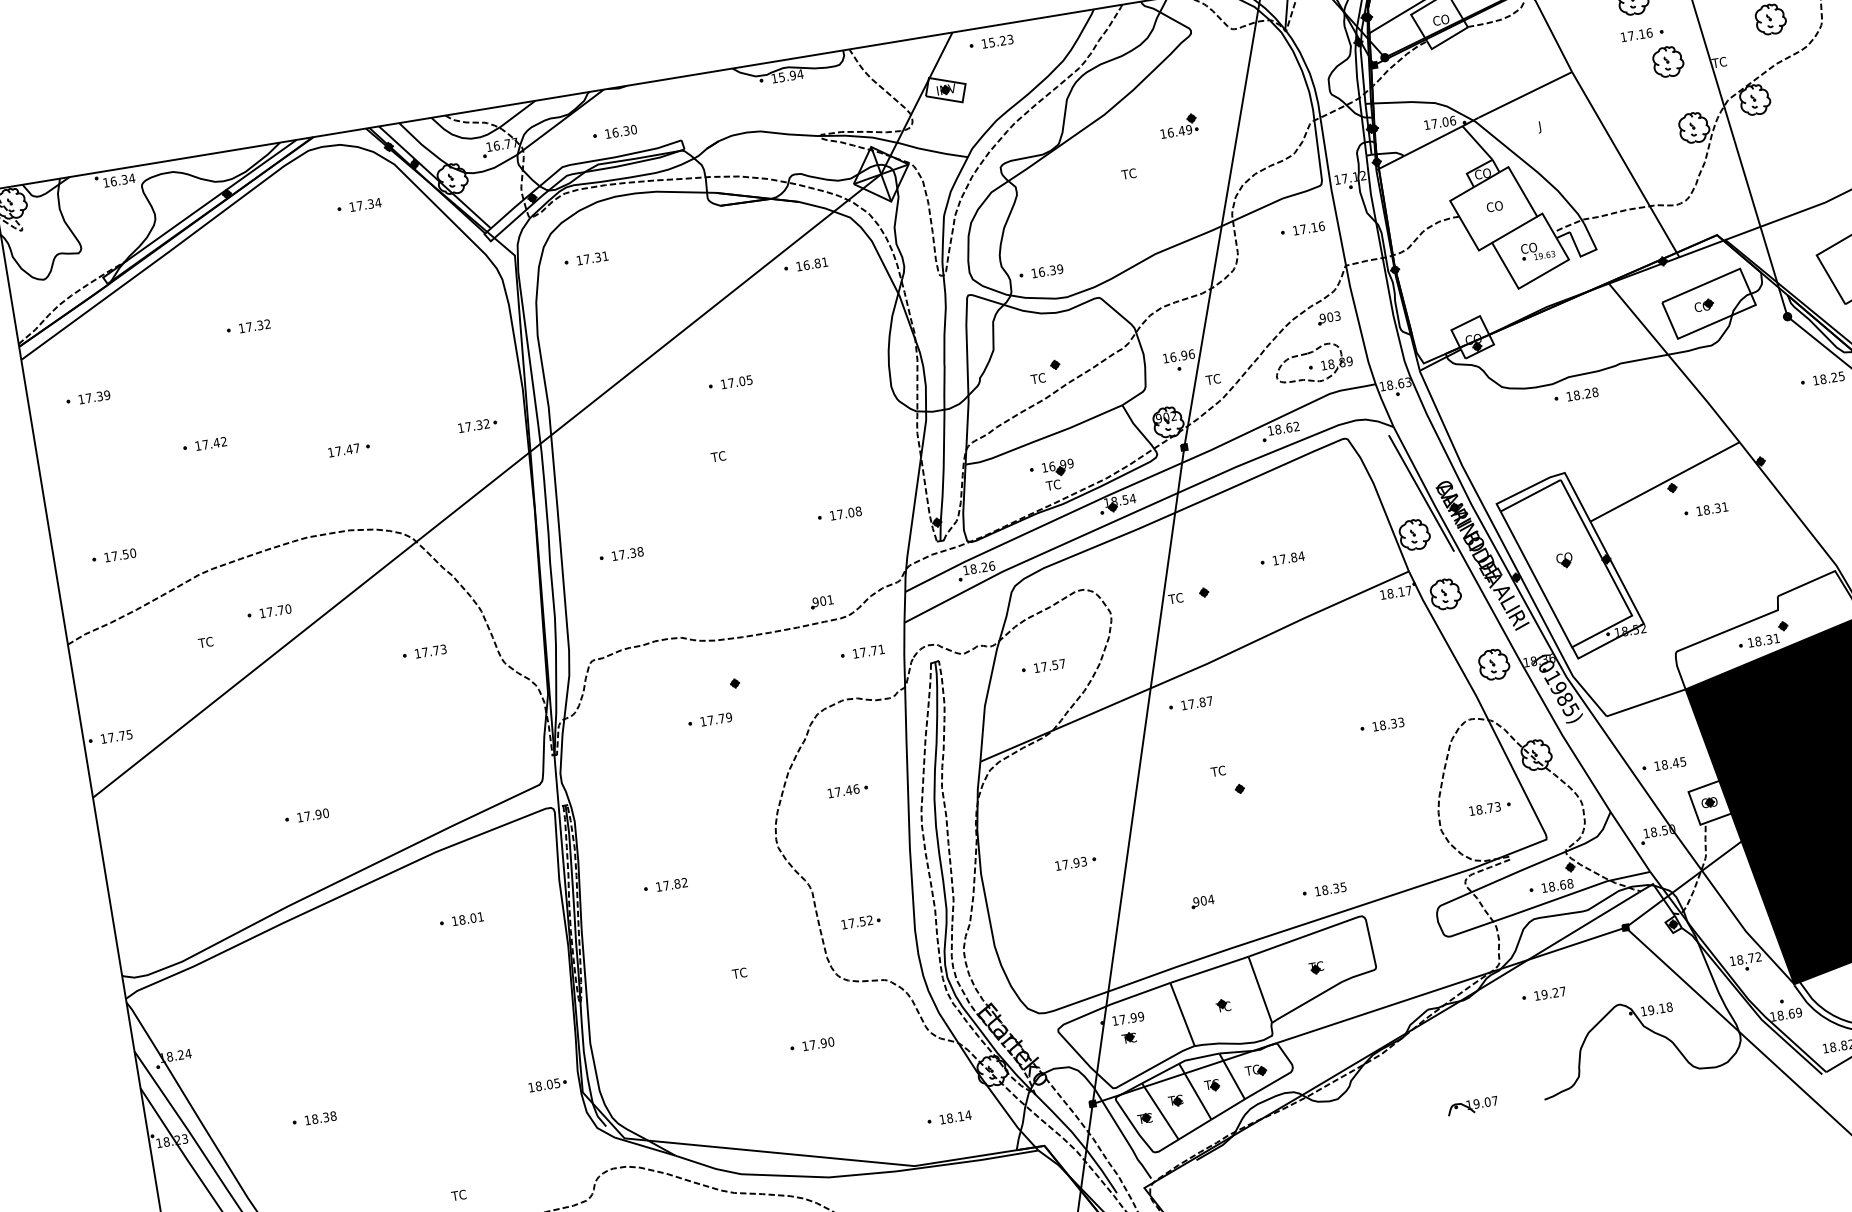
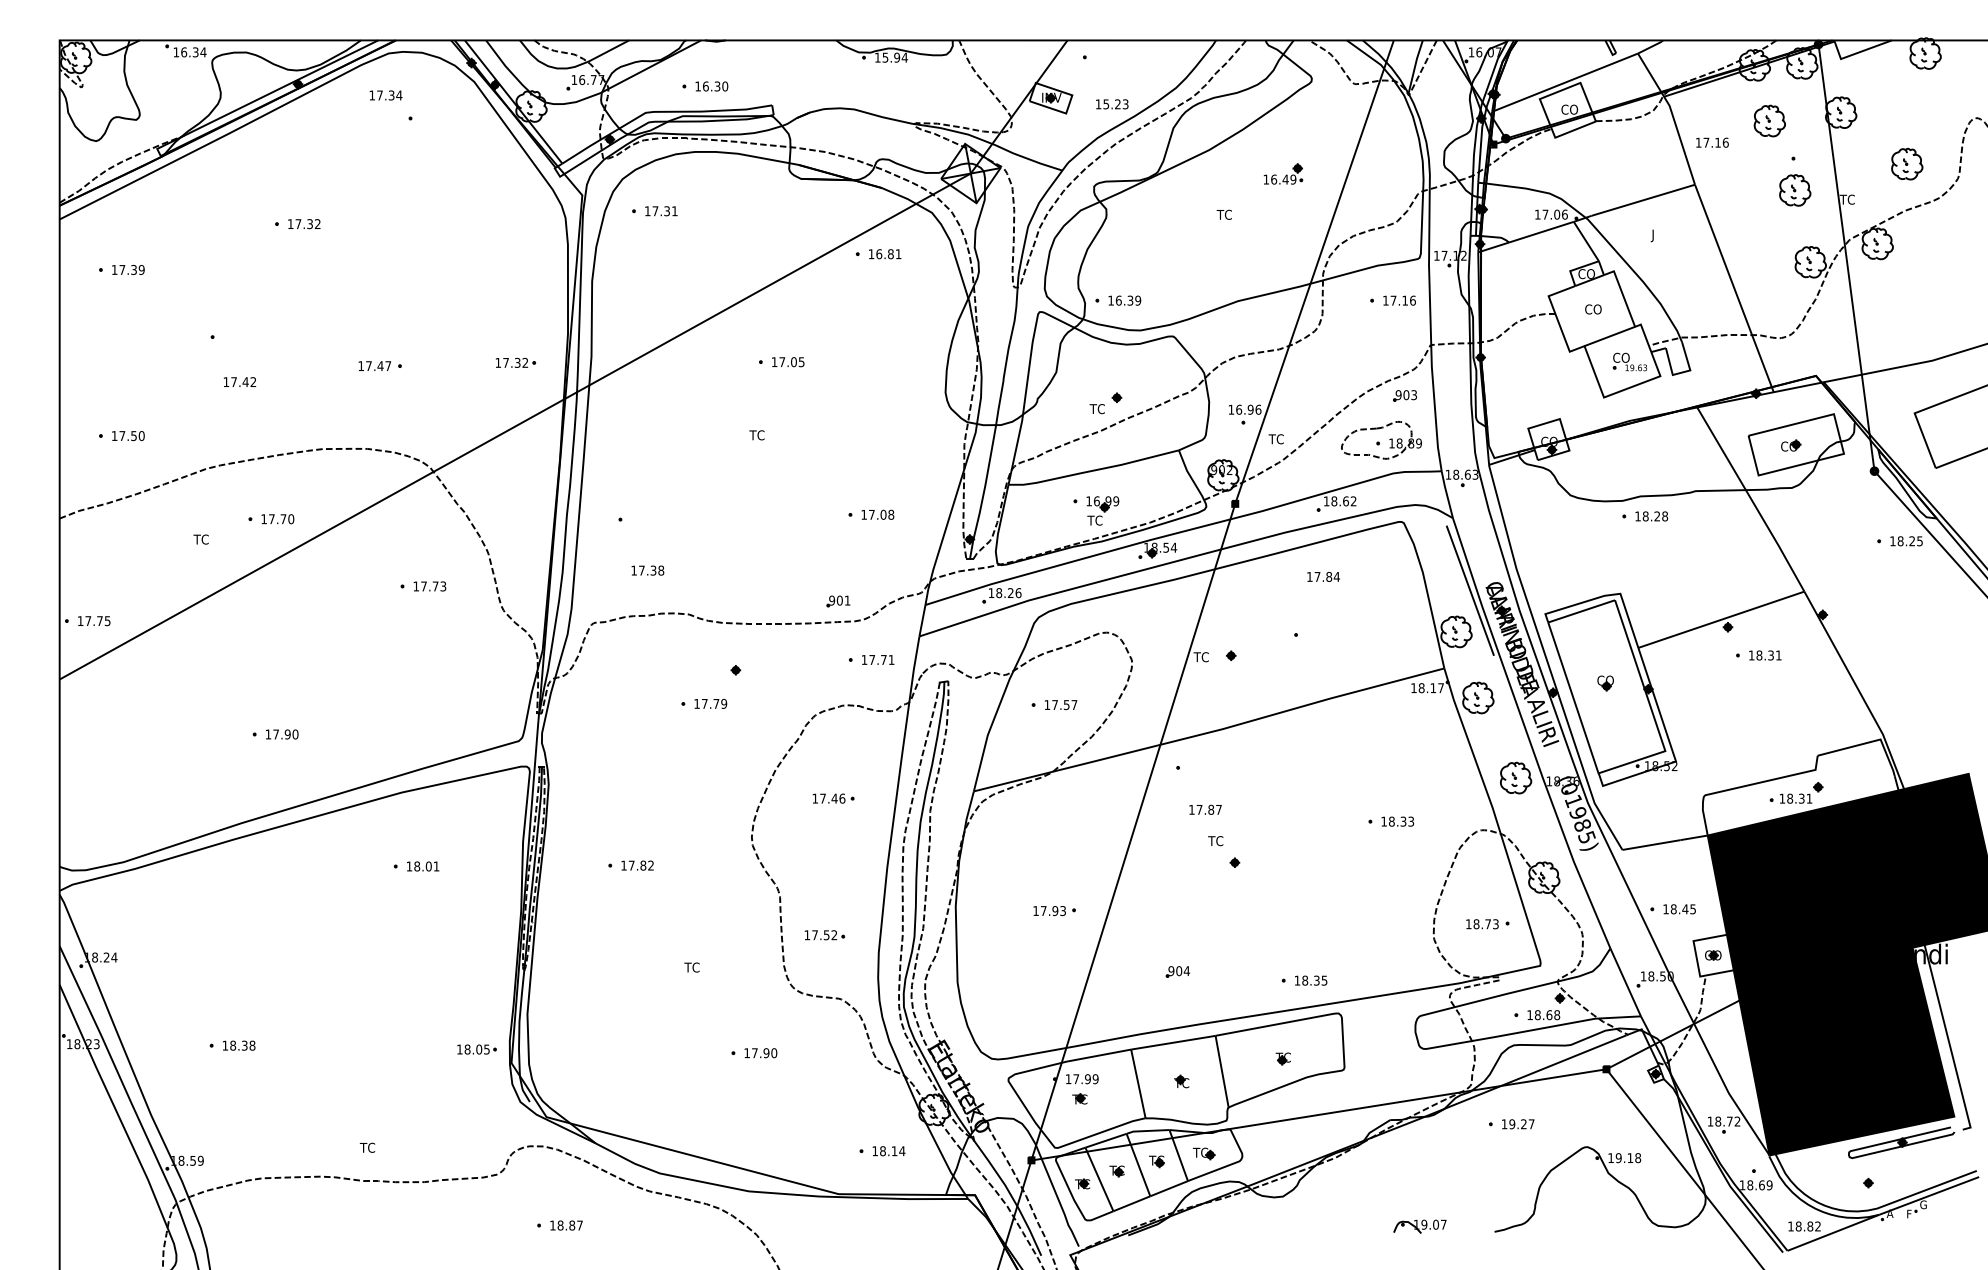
text: (1636, 34) -> (1712, 142), moved
text: (997, 41) -> (1112, 104), moved
text: (365, 204) -> (385, 95), moved
text: (210, 443) -> (239, 381), moved
text: (627, 553) -> (647, 570), moved
text: (1288, 557) -> (1323, 576), moved
text: (1197, 702) -> (1205, 809), moved

